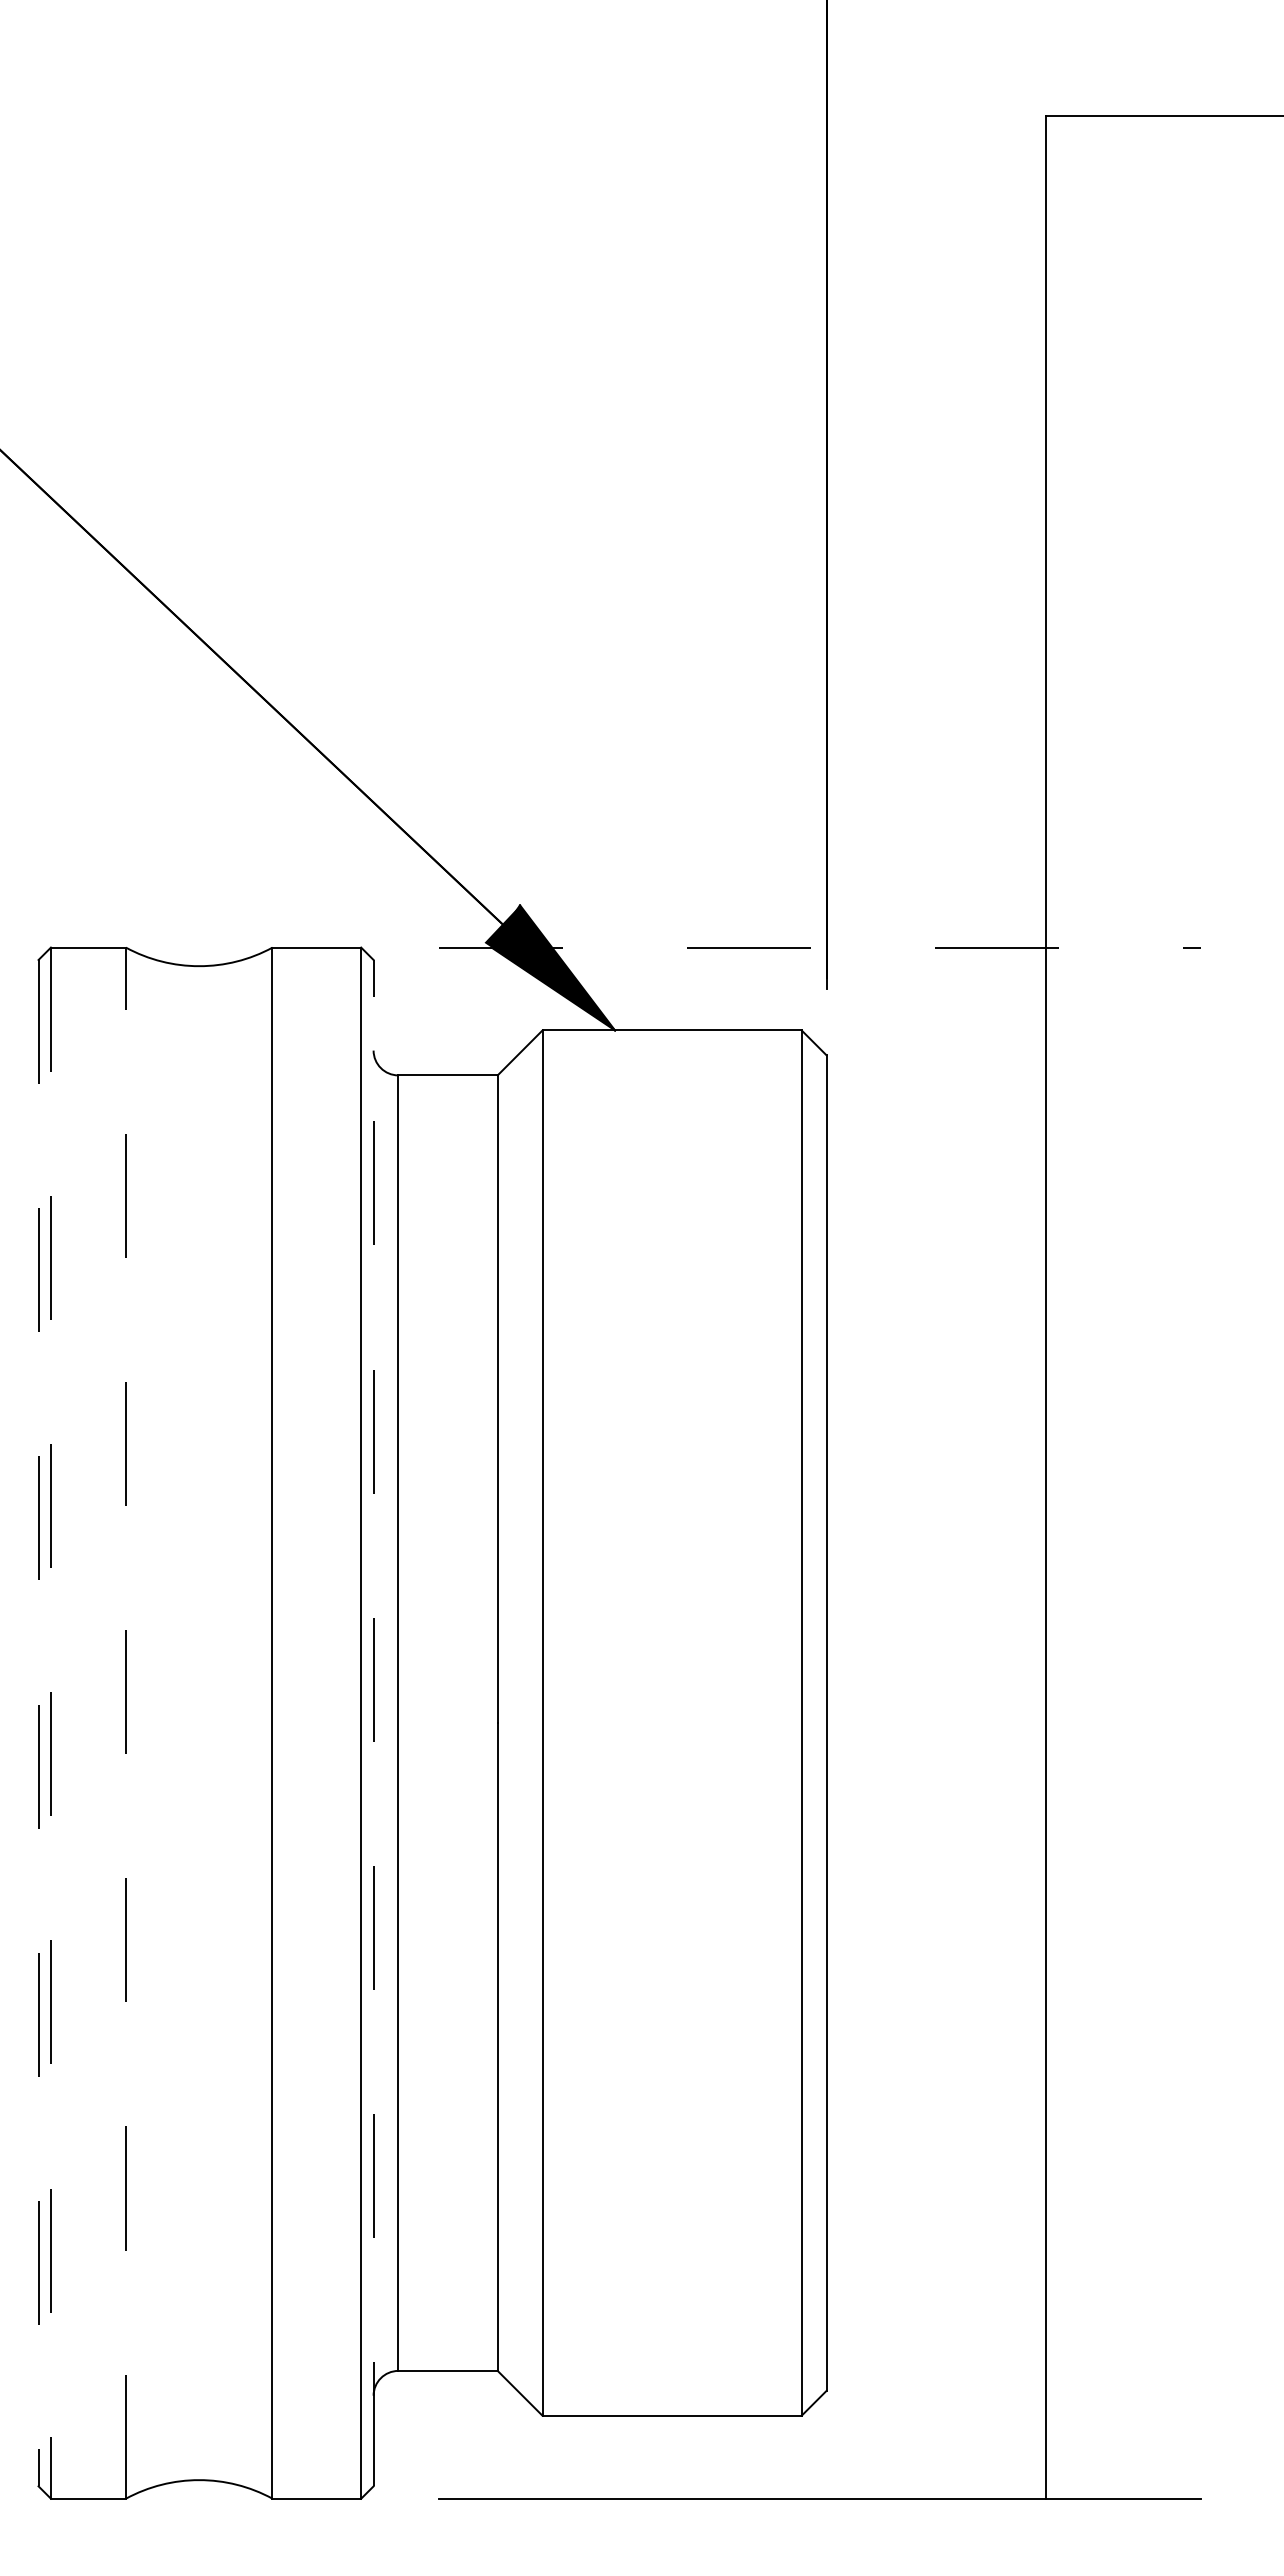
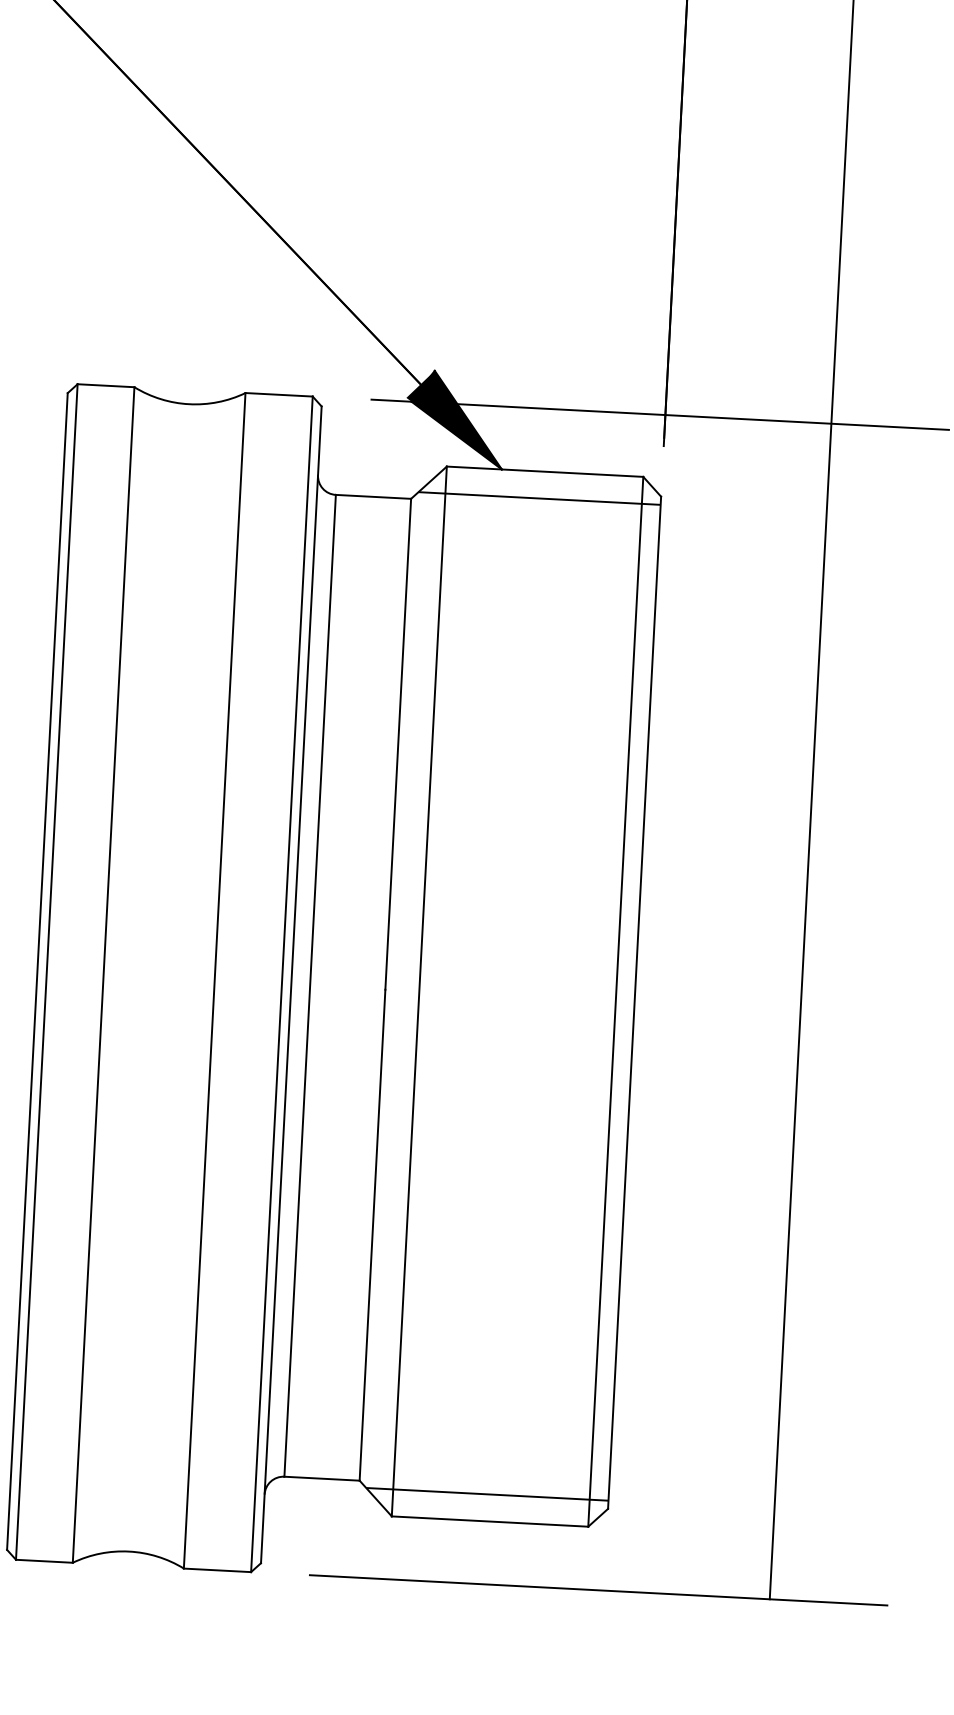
line: (819, 947) -> (660, 414), dashed -> solid
line: (666, 1066) -> (539, 498), added
line: (373, 1722) -> (291, 984), dashed -> solid
line: (38, 1723) -> (37, 971), dashed -> solid
line: (50, 1723) -> (46, 972), dashed -> solid
line: (125, 1723) -> (103, 975), dashed -> solid
line: (666, 2380) -> (487, 1494), added

